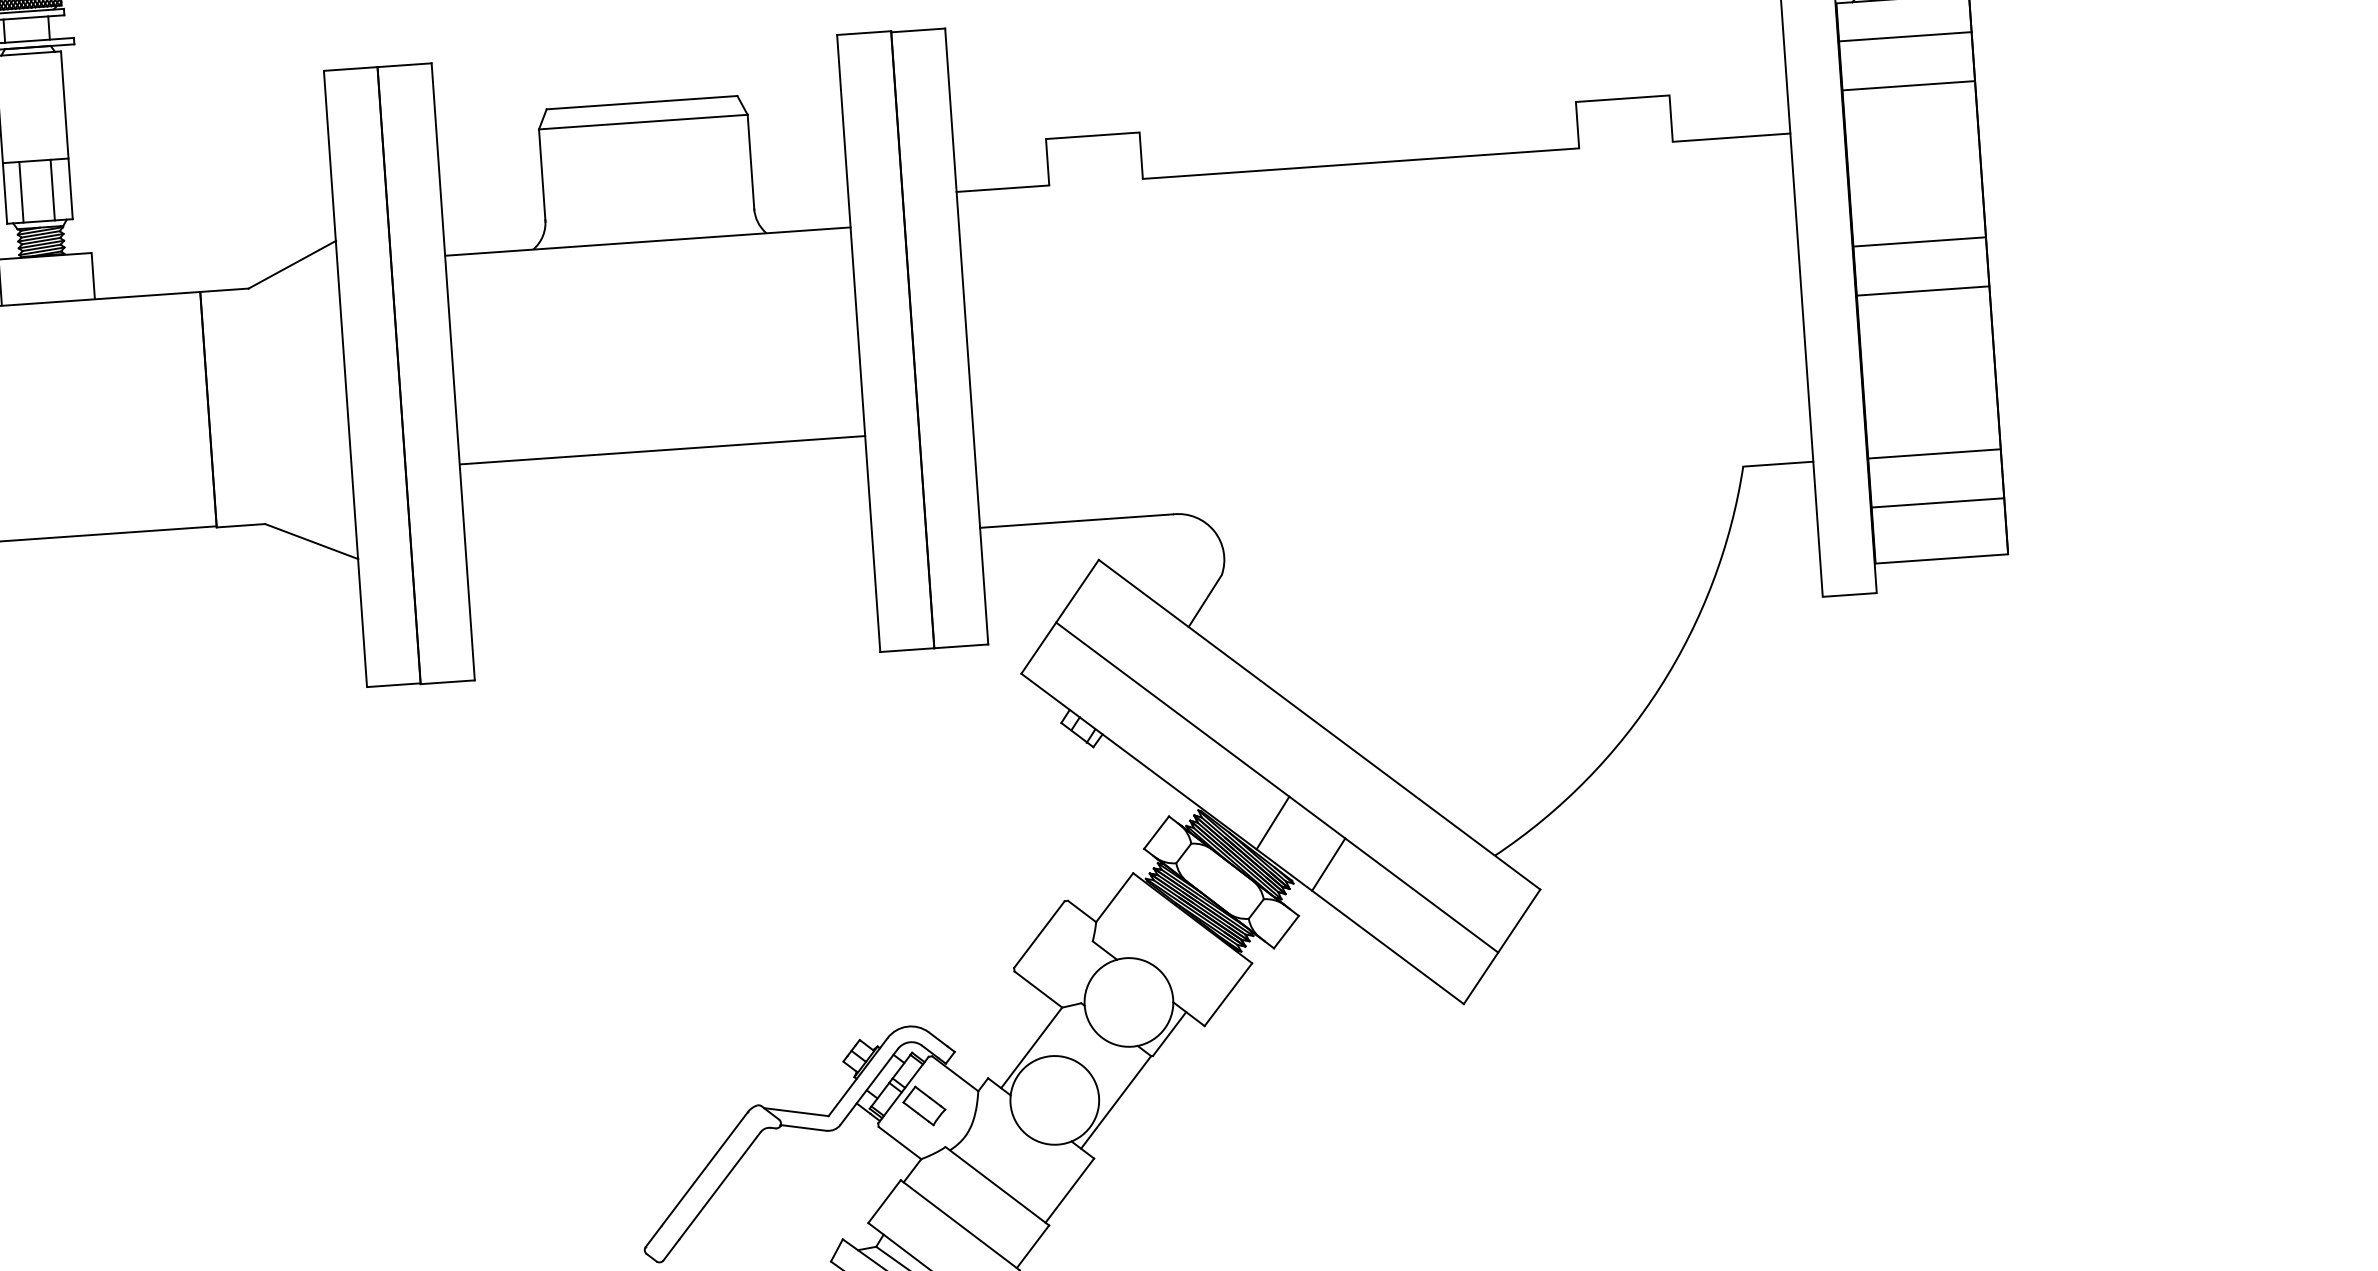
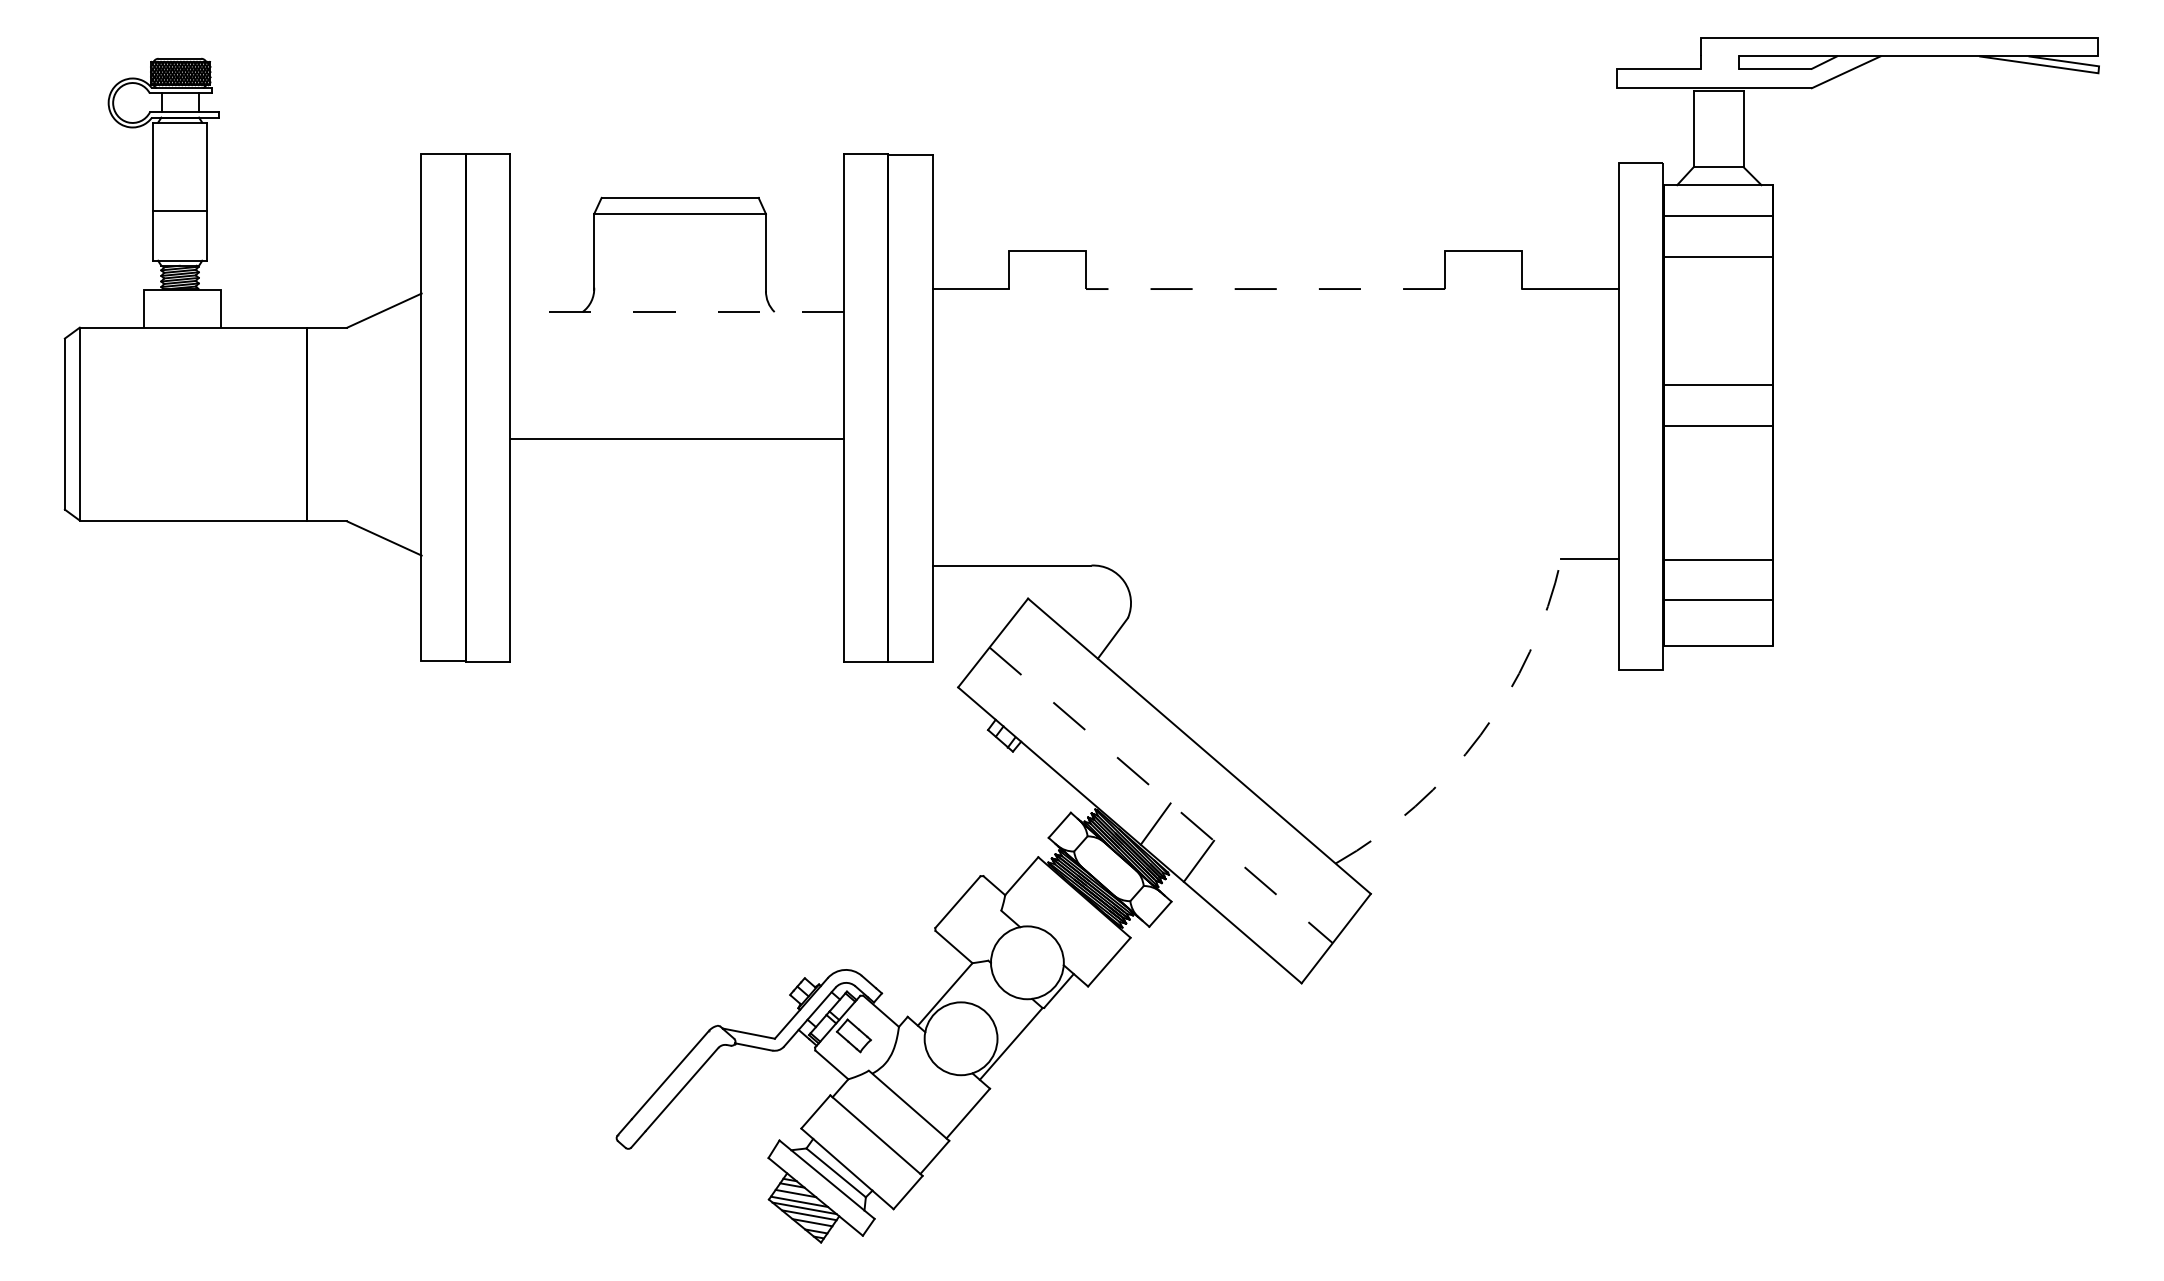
line: (1360, 164) -> (1265, 289), solid -> dashed
line: (52, 189) -> (192, 235), removed
line: (21, 191) -> (166, 235), removed
line: (648, 242) -> (677, 312), solid -> dashed
line: (661, 449) -> (676, 438), moved
arc: (1660, 687) -> (1480, 735), solid -> dashed
line: (1277, 787) -> (1161, 795), solid -> dashed

